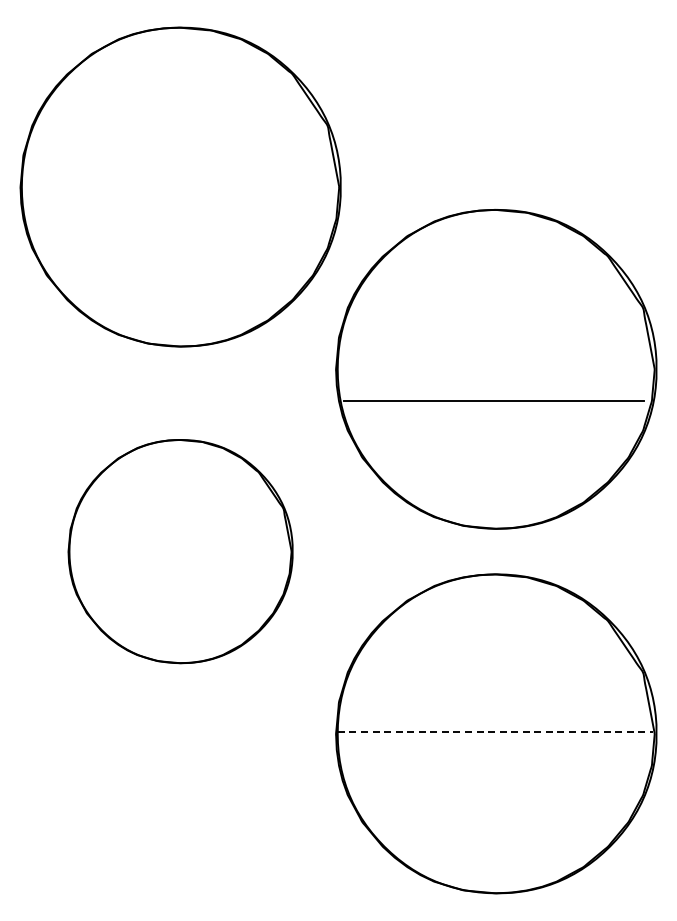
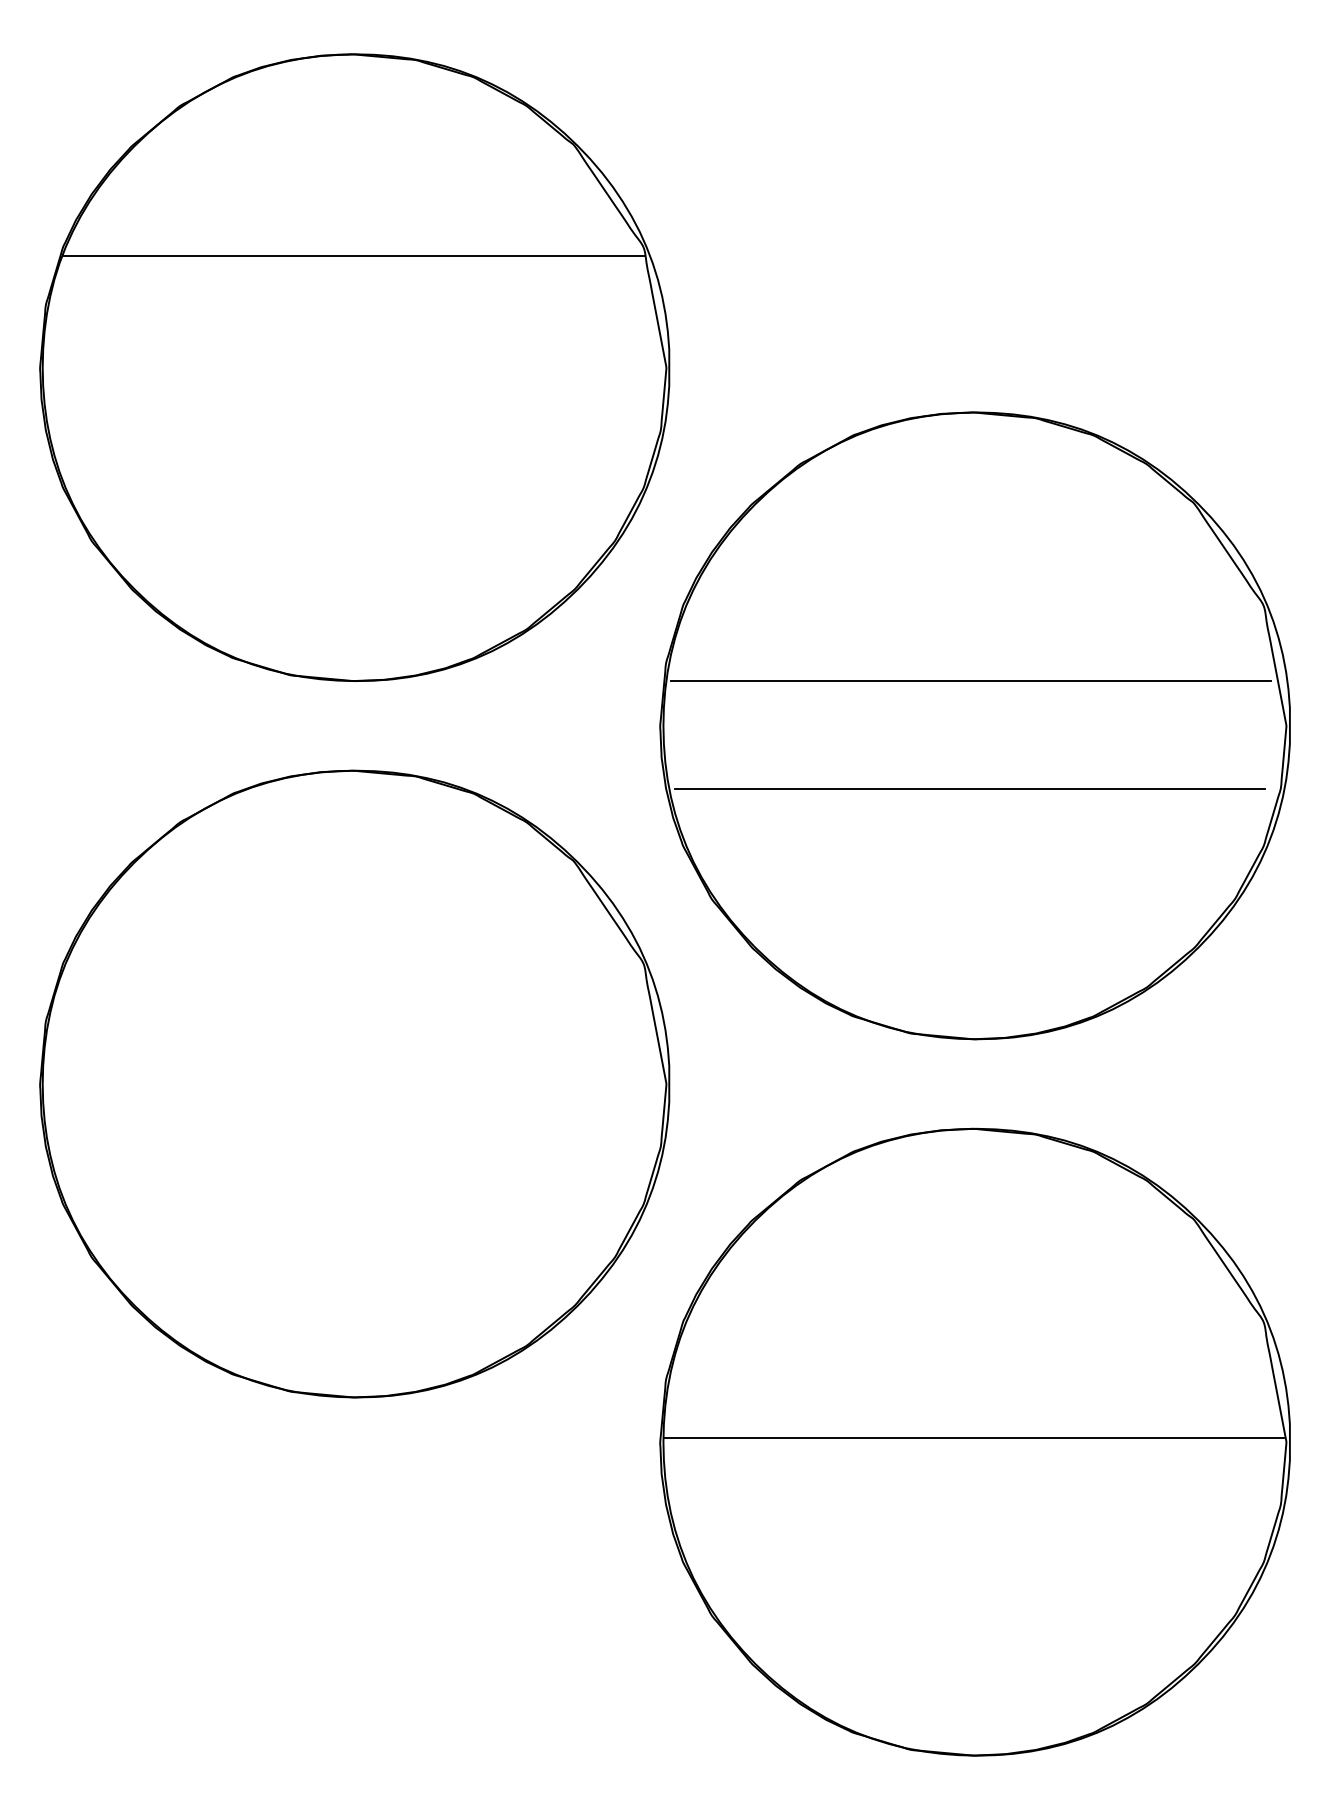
line: (180, 130) -> (354, 256), added
line: (493, 346) -> (969, 680), added
part: (180, 551) -> (354, 1083), size x1.43
line: (495, 731) -> (973, 1437), dashed -> solid

